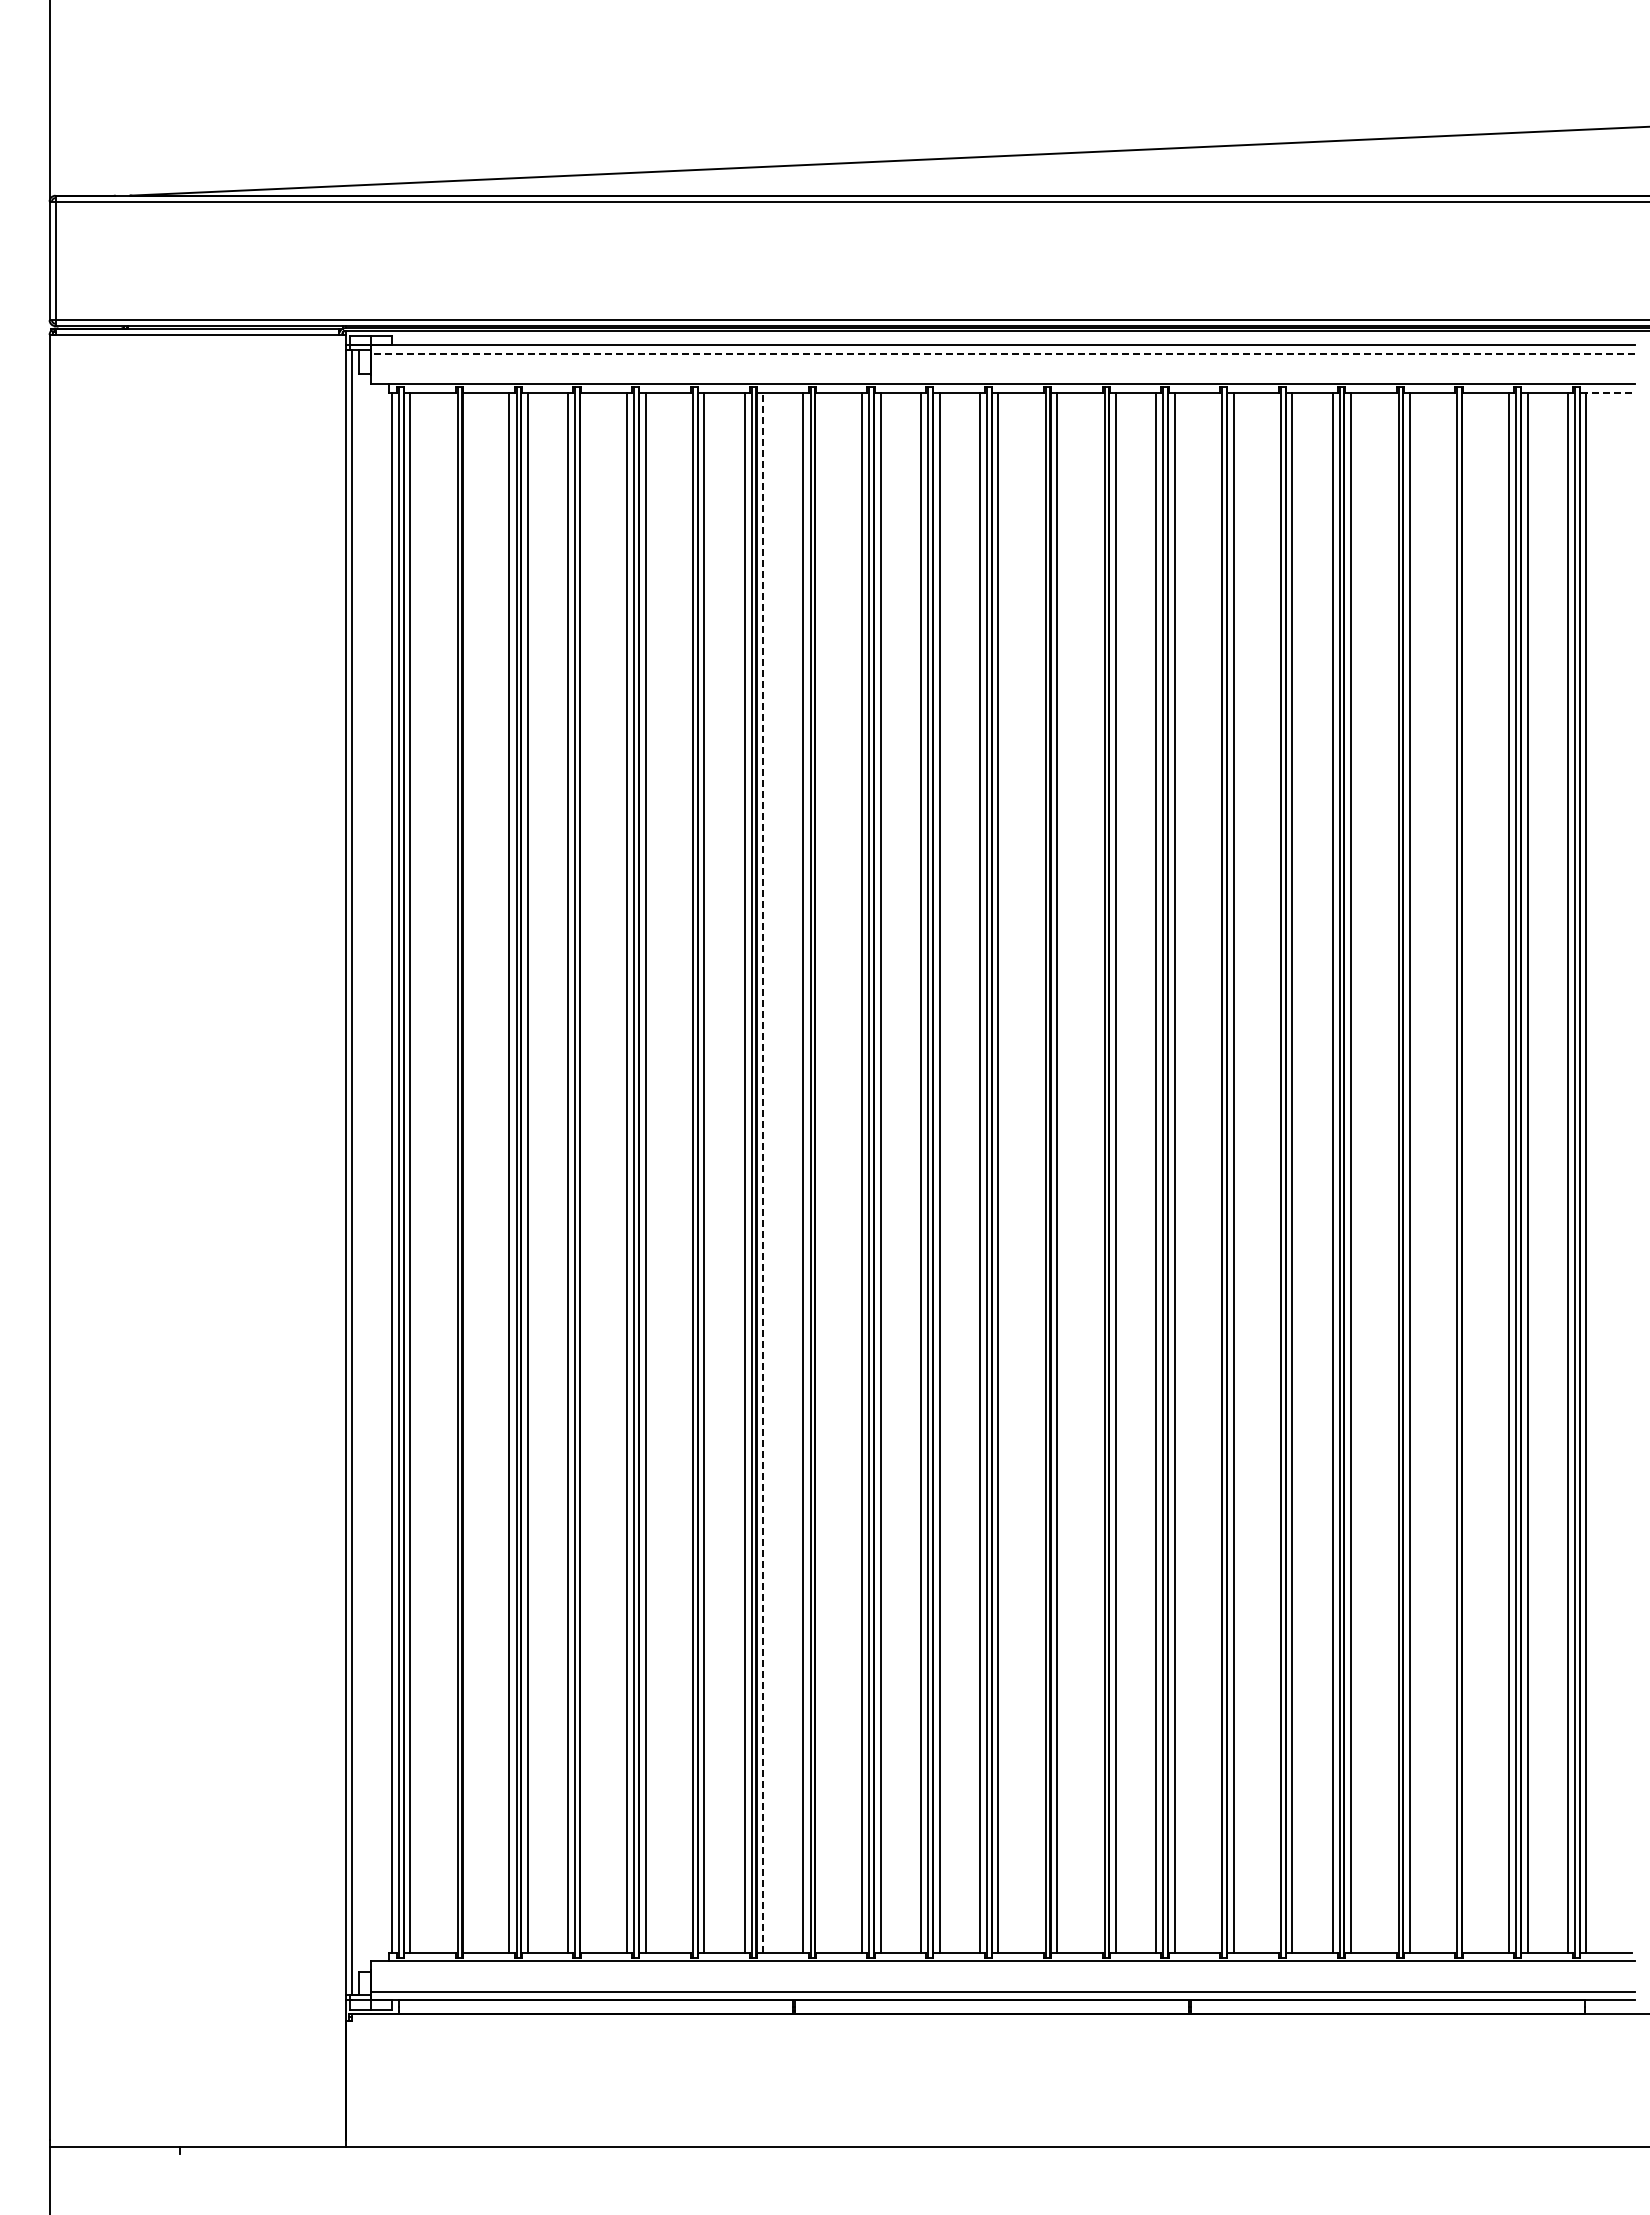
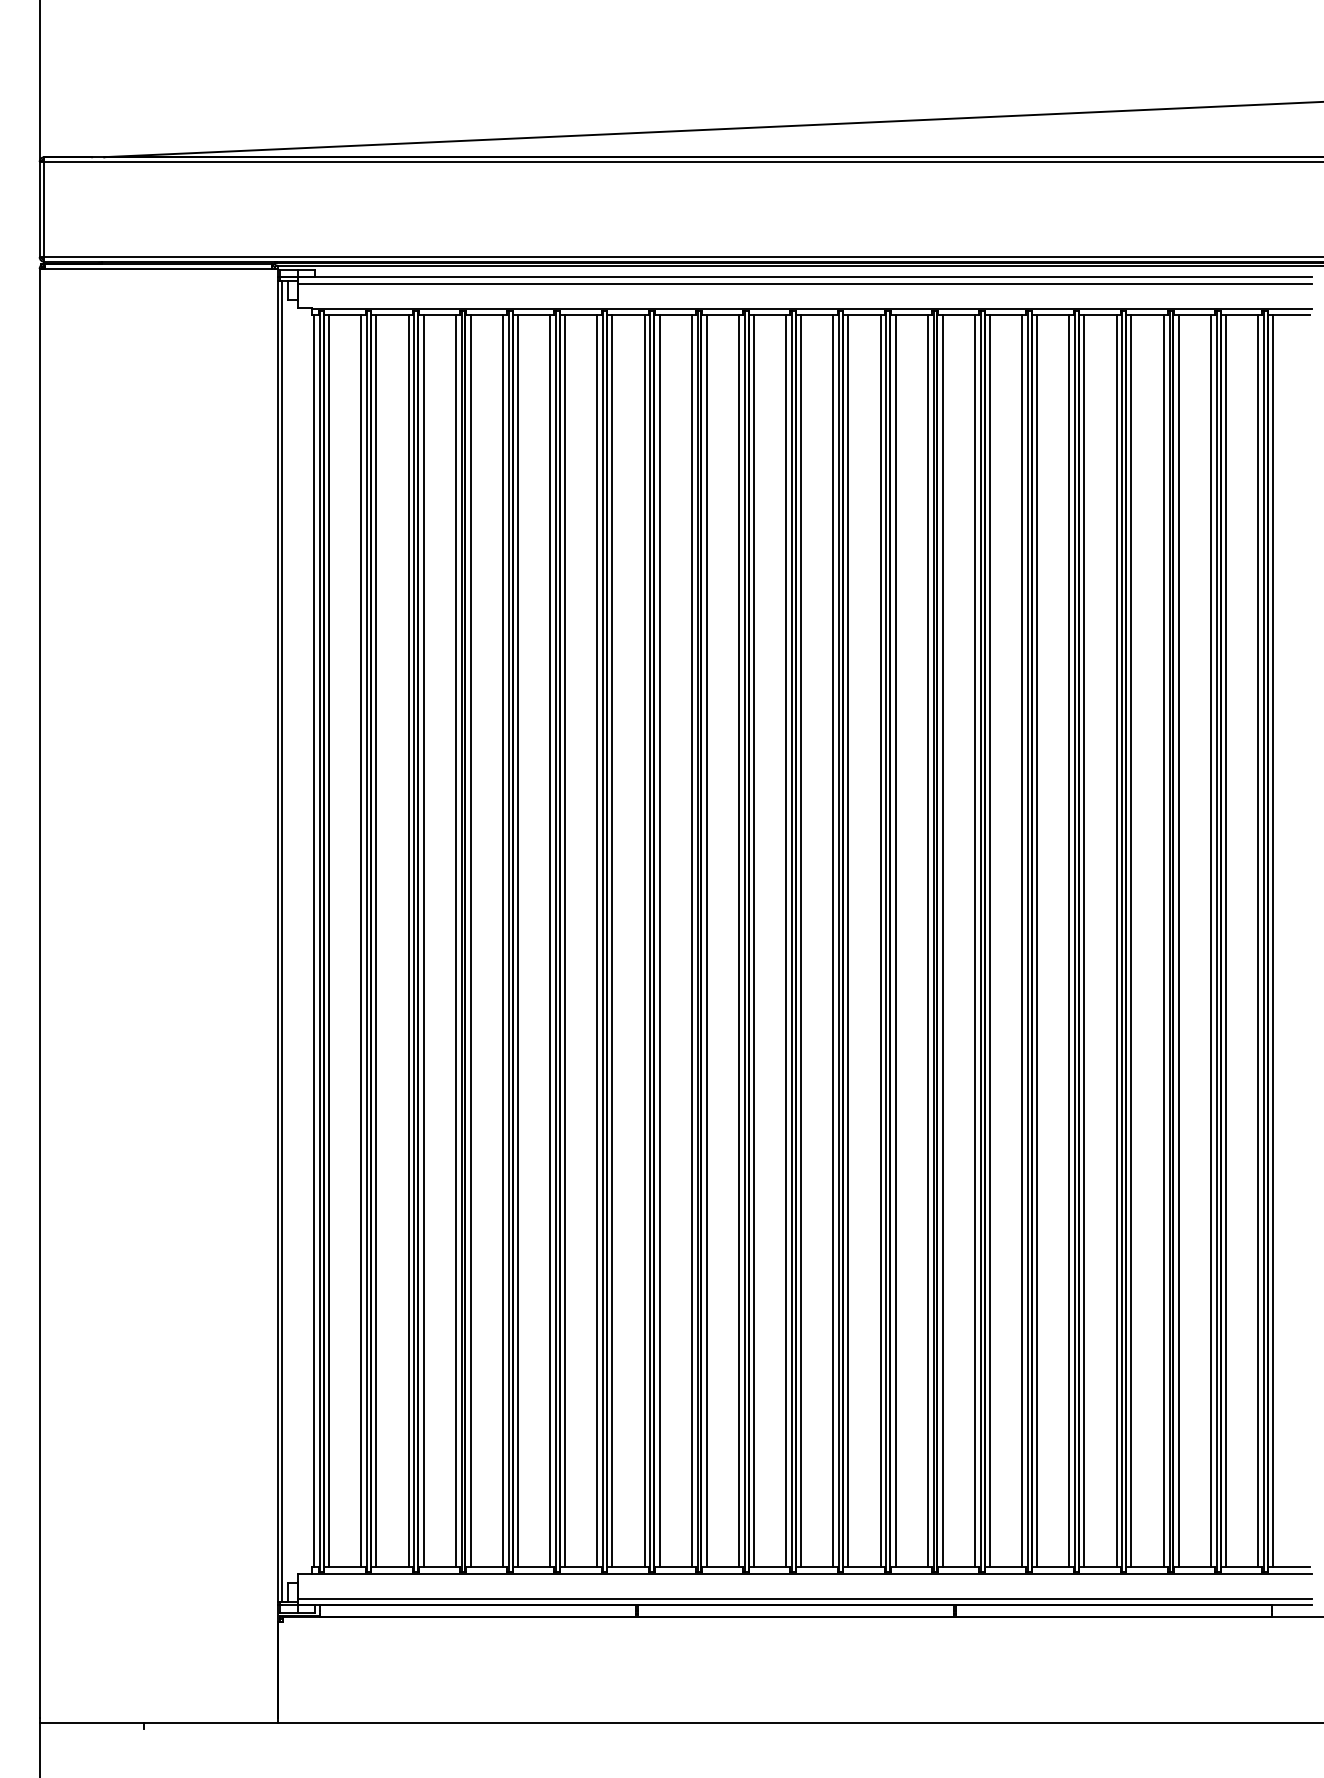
line: (1002, 353) -> (804, 283), dashed -> solid
line: (1605, 392) -> (1288, 315), dashed -> solid
line: (450, 1172) -> (361, 941), added
line: (469, 1172) -> (376, 941), added
line: (586, 1172) -> (470, 941), added
line: (685, 1172) -> (550, 941), added
line: (763, 1172) -> (612, 941), dashed -> solid
line: (821, 1172) -> (659, 941), added
line: (1038, 1172) -> (833, 941), added
line: (1097, 1172) -> (880, 941), added
line: (1214, 1172) -> (974, 941), added
line: (1273, 1172) -> (1021, 941), added
line: (1391, 1172) -> (1116, 941), added
line: (1450, 1172) -> (1164, 941), added
line: (1468, 1172) -> (1178, 941), added

